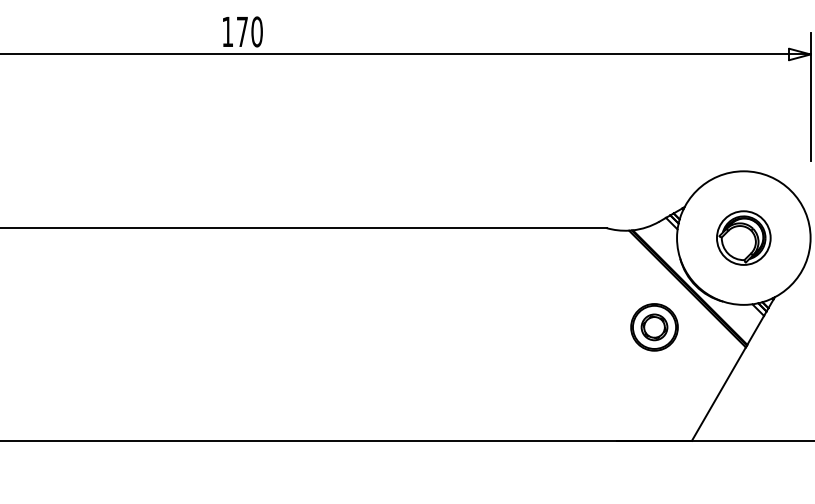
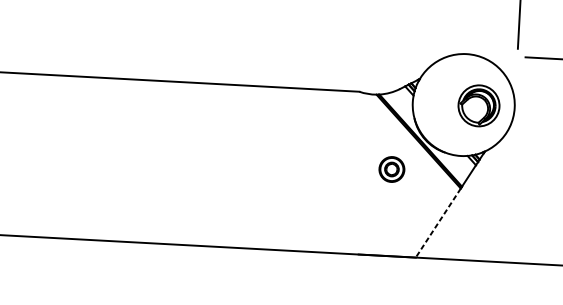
part: (743, 237) -> (478, 105), moved
part: (654, 327) -> (391, 169), size x0.7
line: (718, 394) -> (437, 223), solid -> dashed

